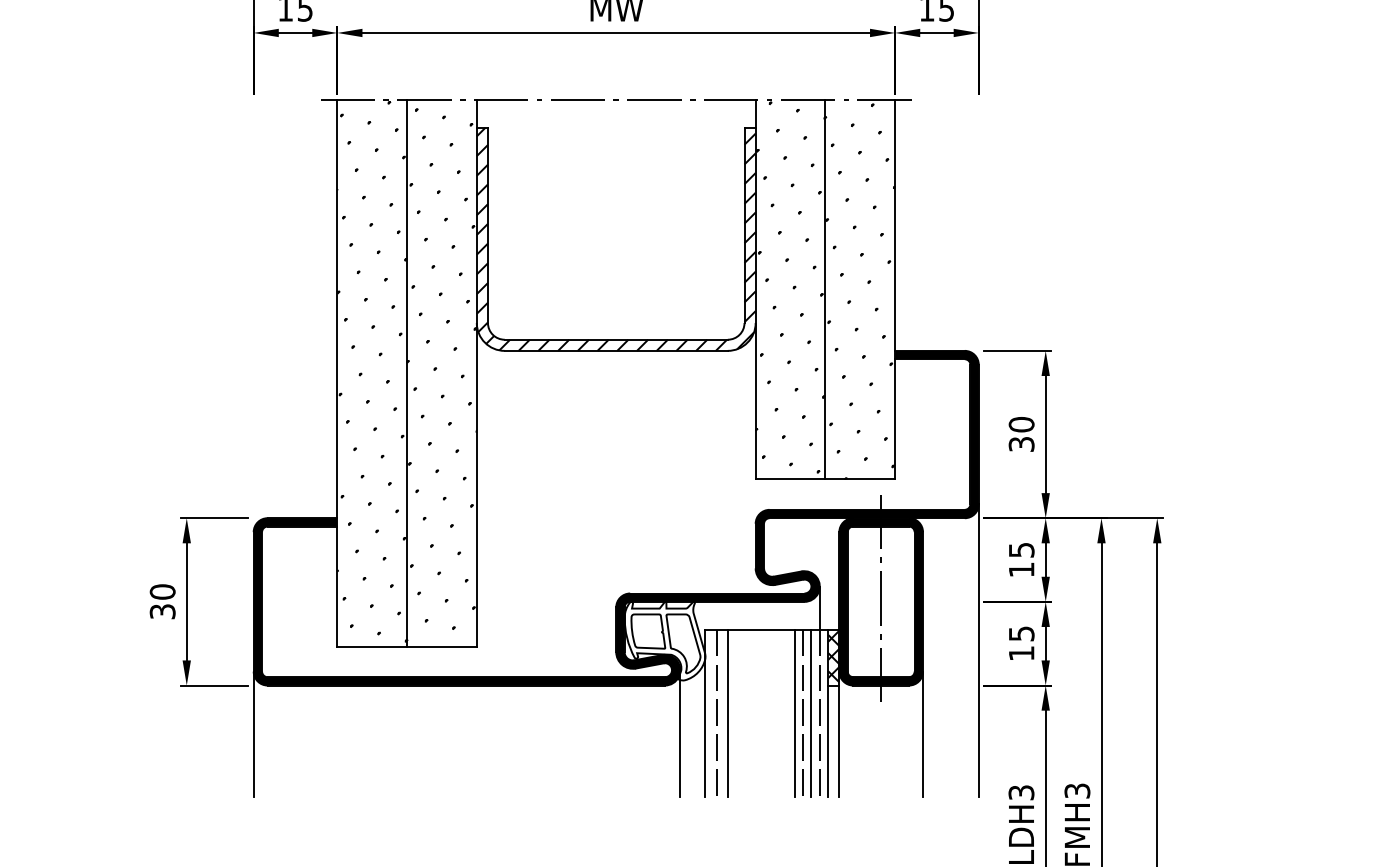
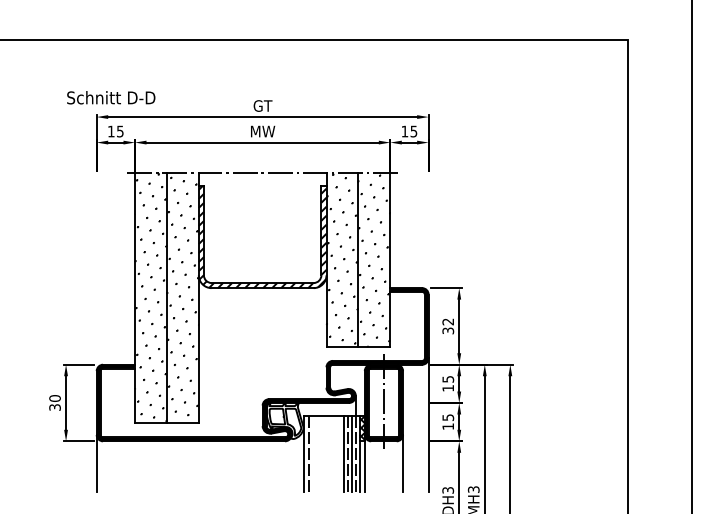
text: (1022, 423) -> (448, 321), 30 -> 32
line: (727, 712) -> (313, 453), removed
line: (681, 733) -> (292, 463), removed

